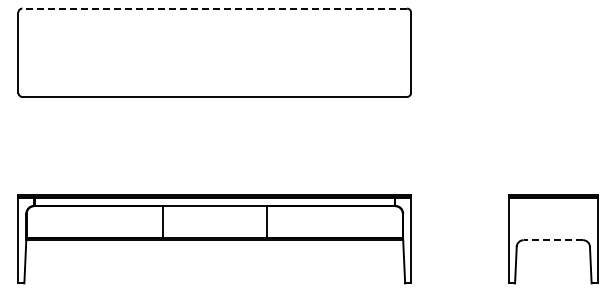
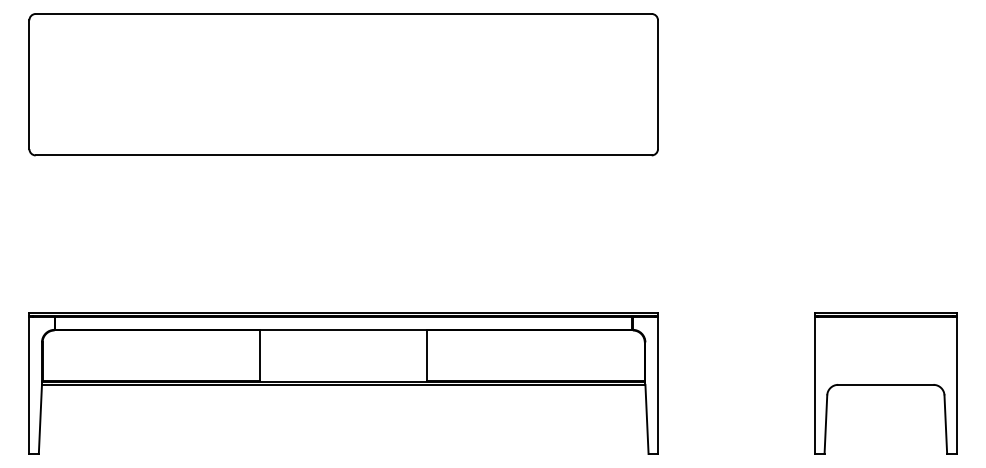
line: (214, 8) -> (343, 13), dashed -> solid
line: (553, 240) -> (886, 385), dashed -> solid

